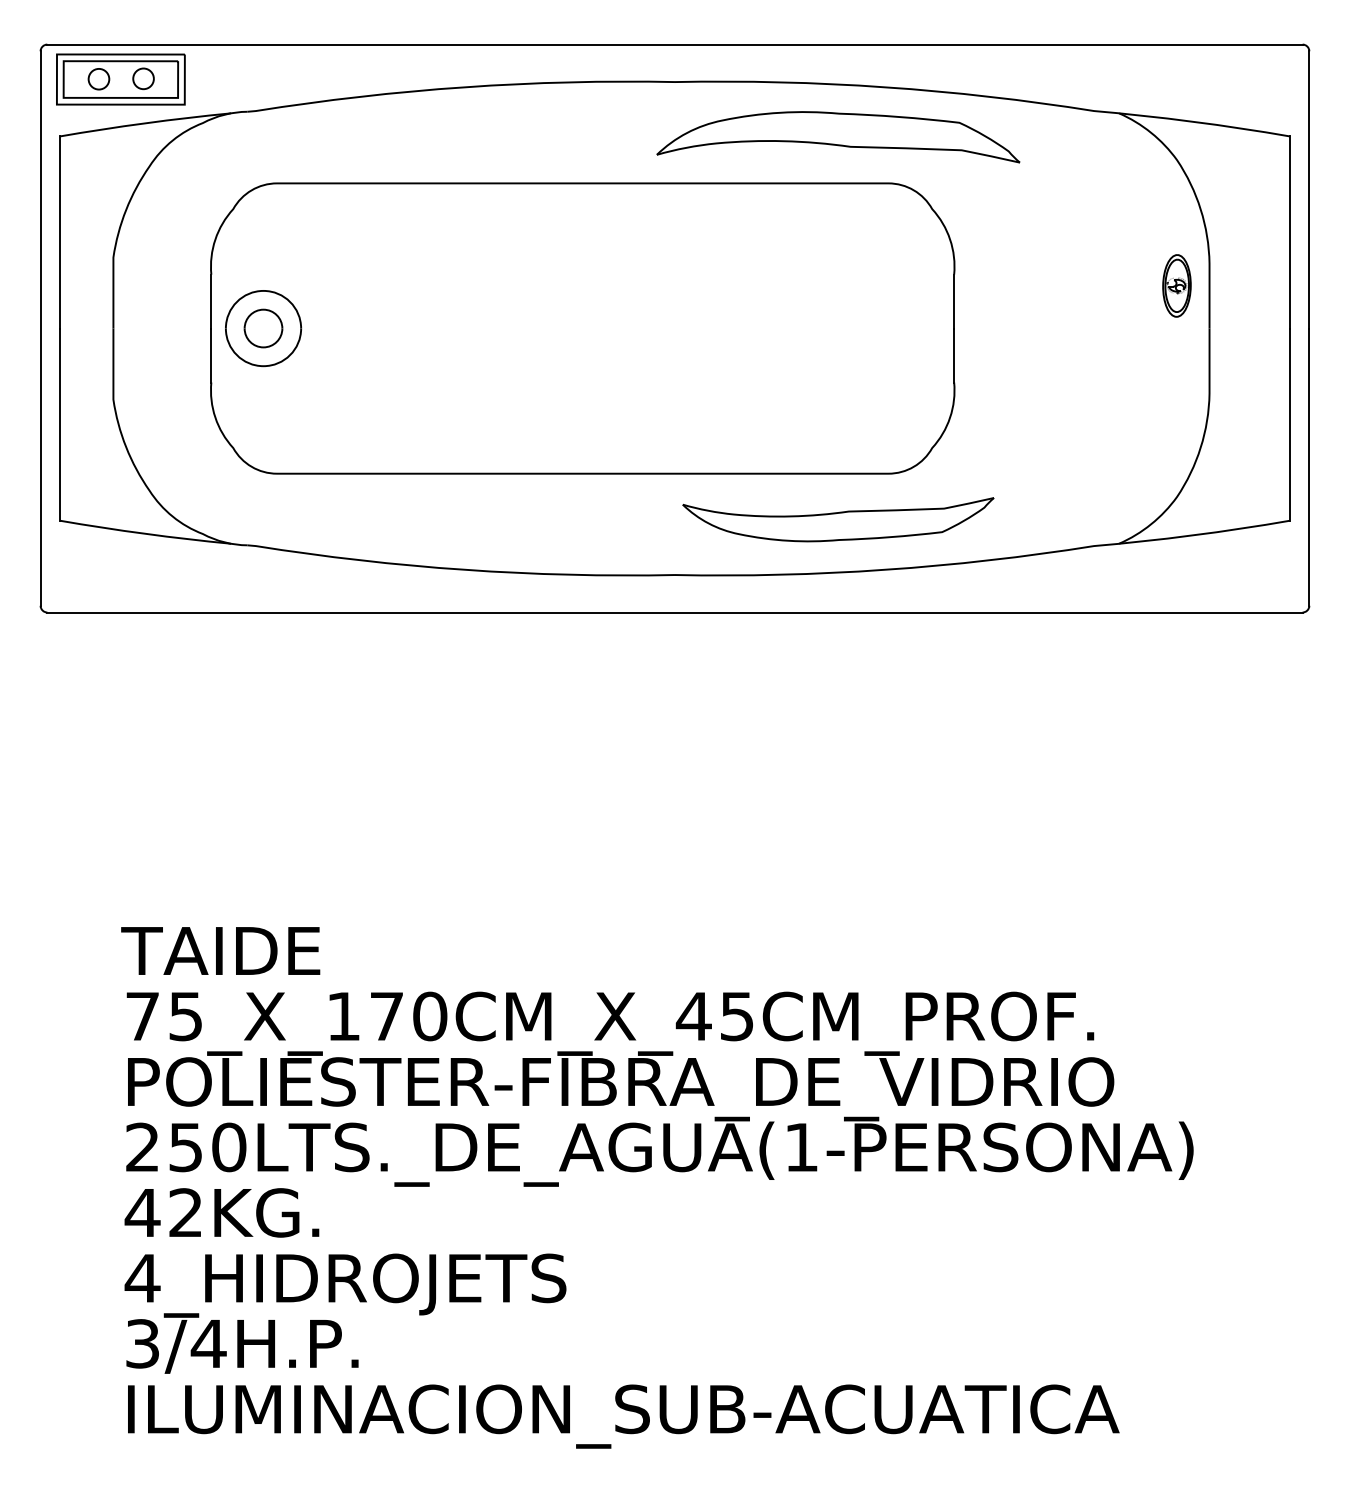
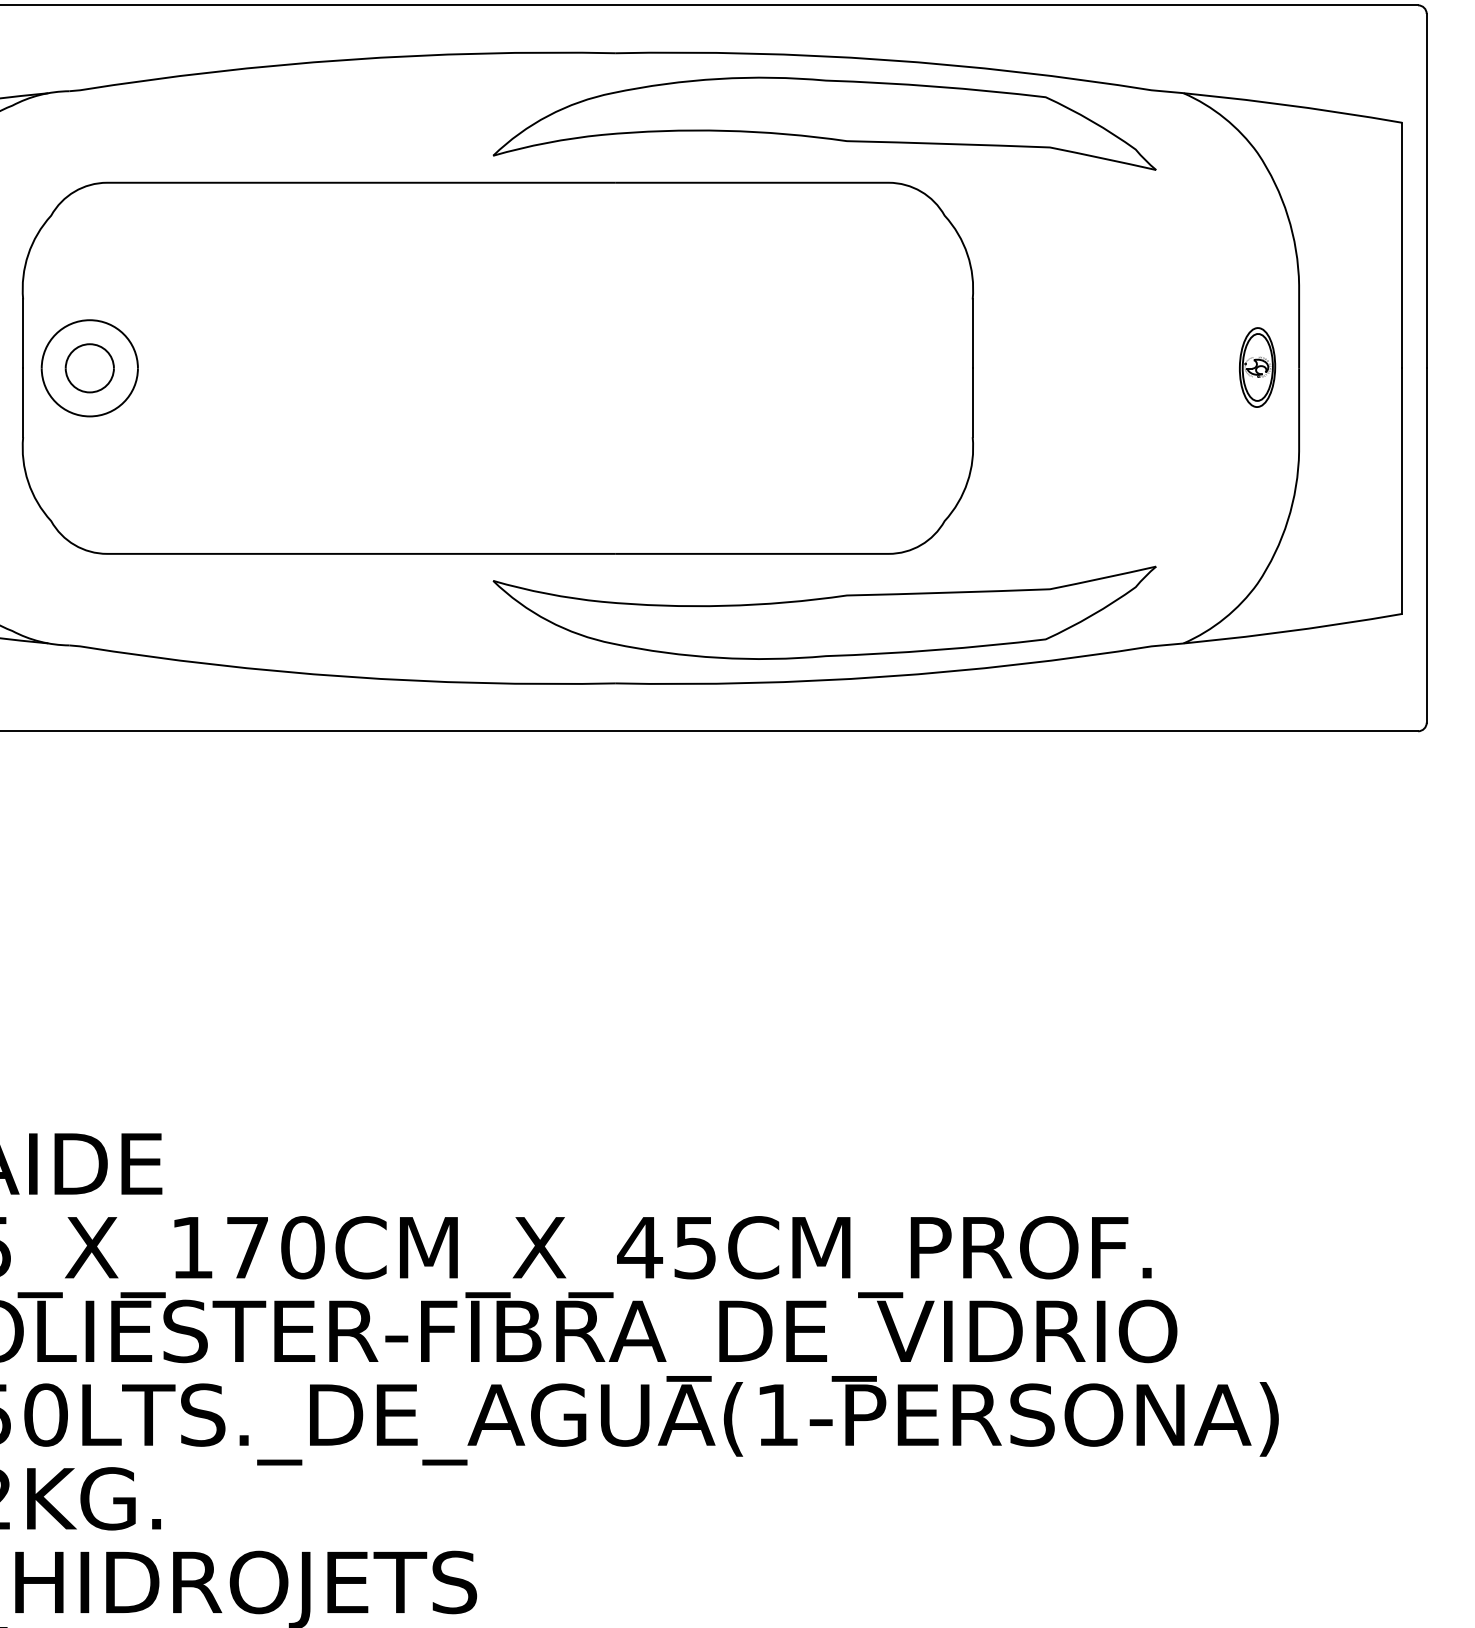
part: (838, 137) -> (824, 124), size x1.43
part: (1176, 285) -> (1256, 366), moved
part: (838, 519) -> (824, 612), size x1.67

